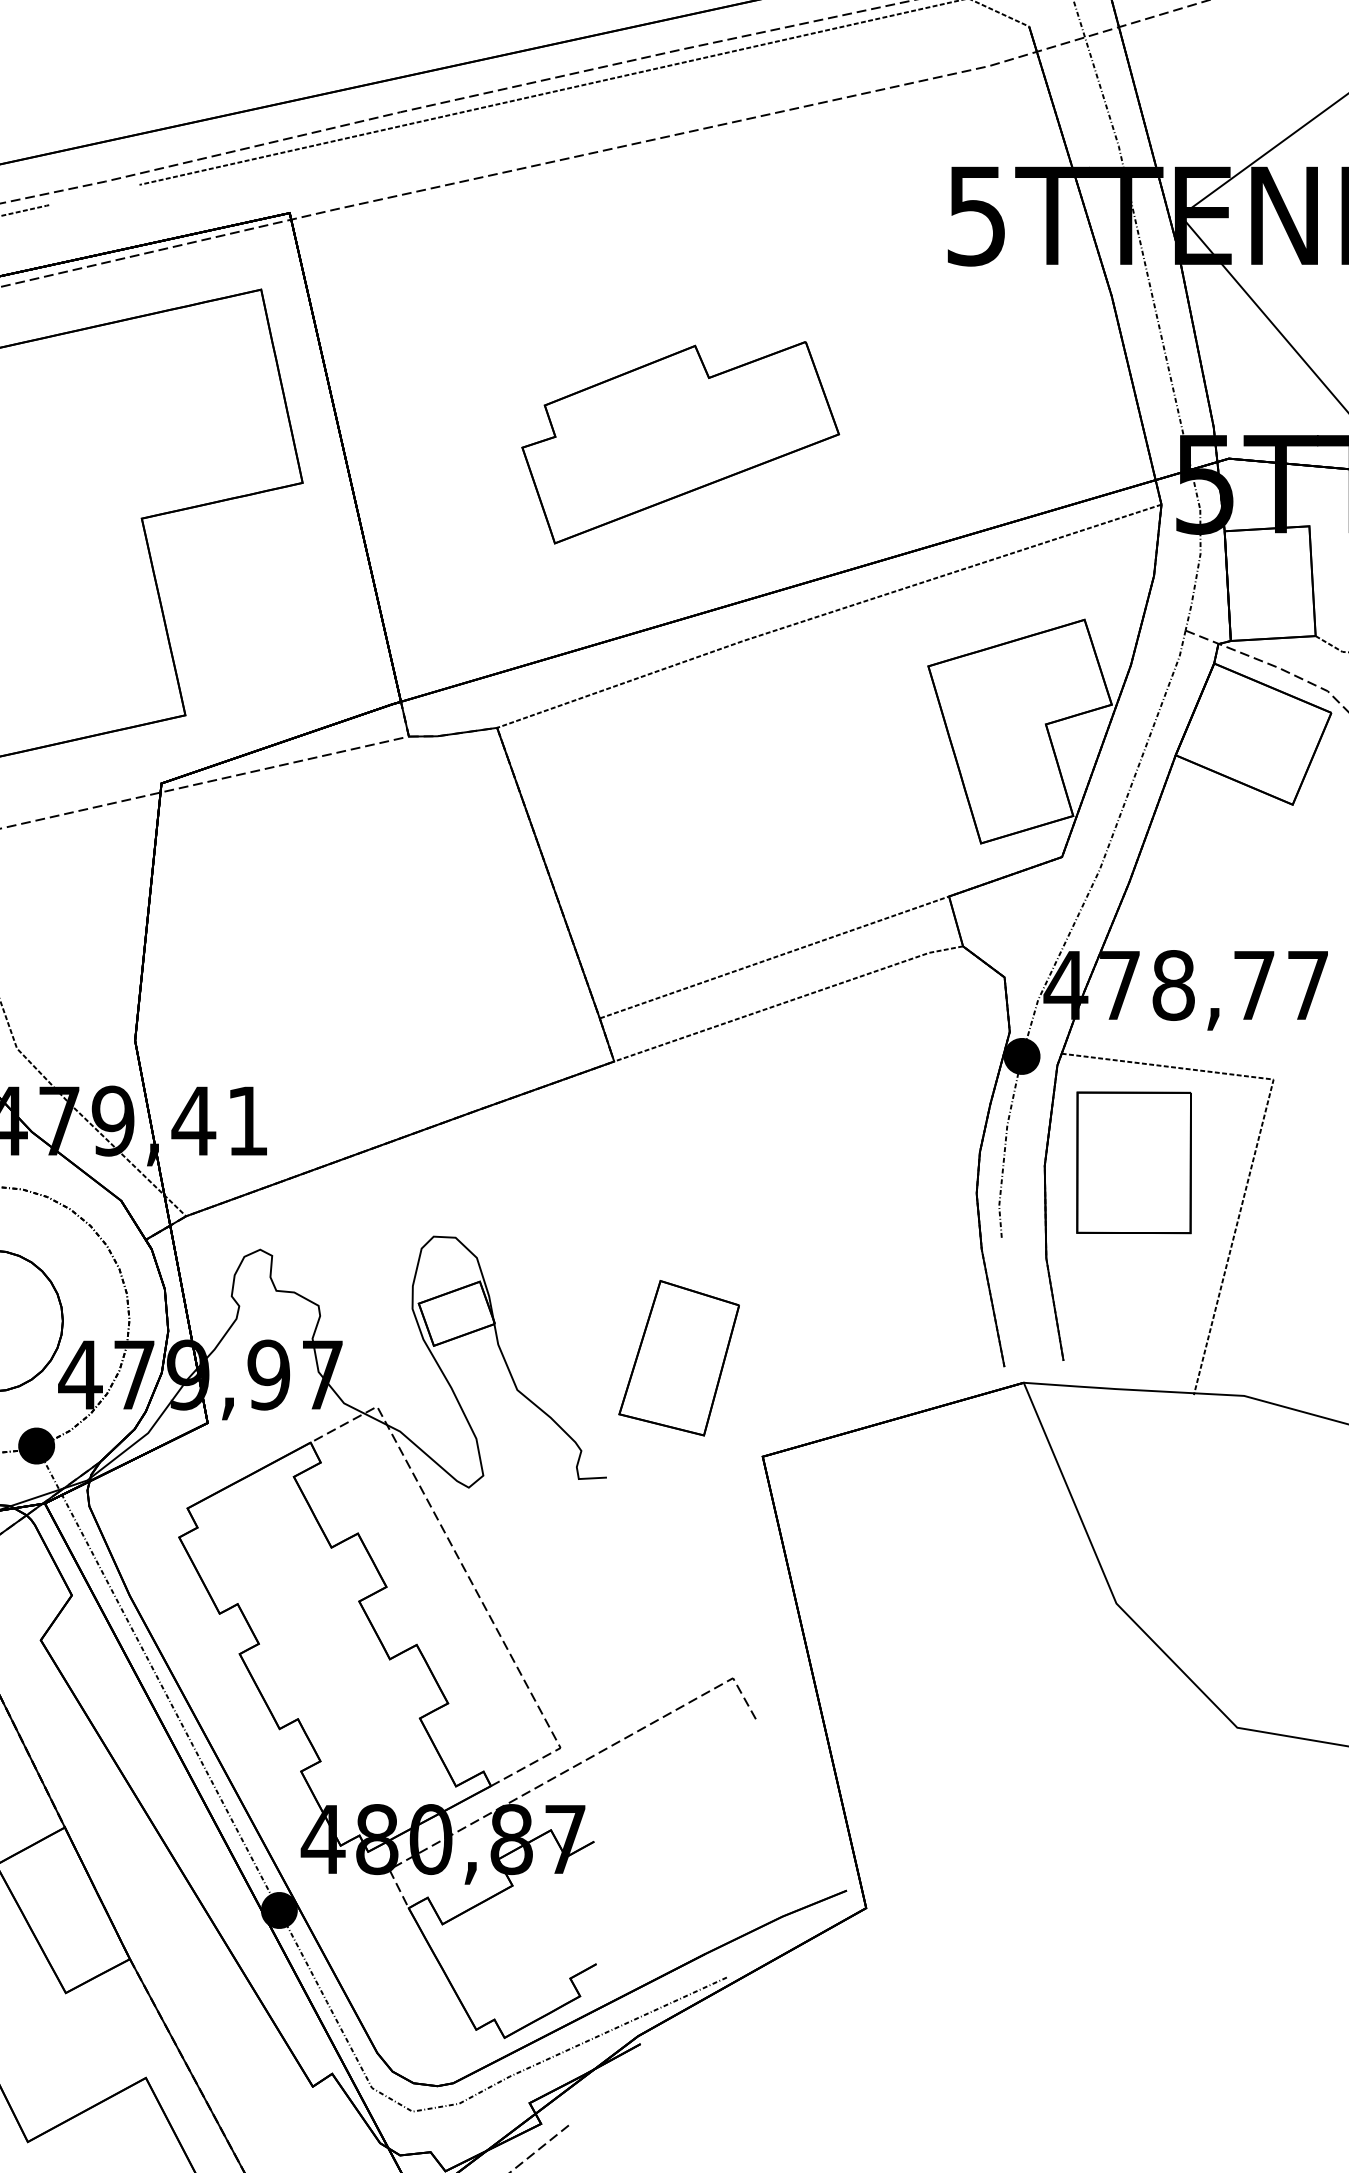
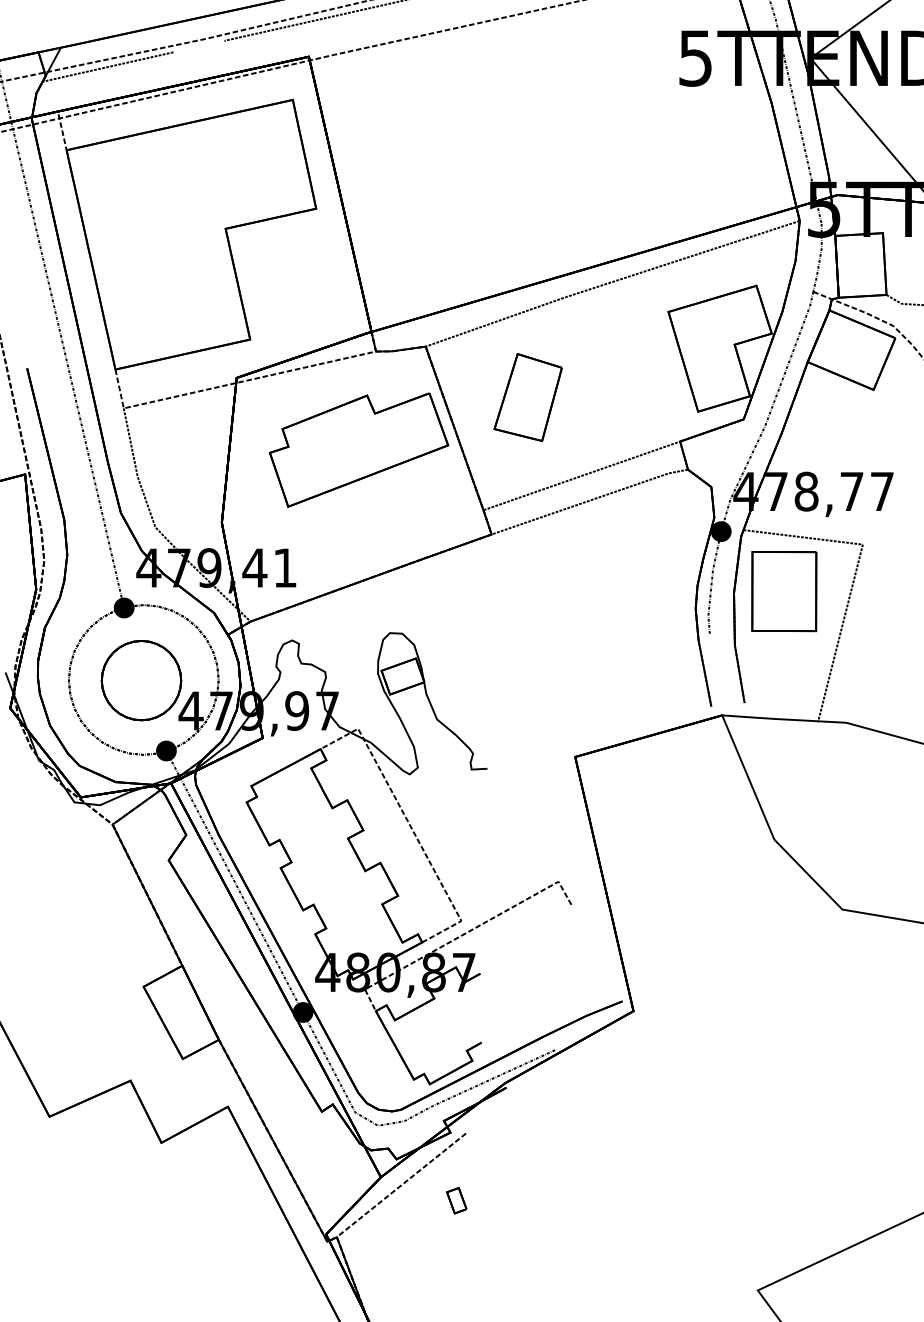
part: (679, 441) -> (358, 449), moved
part: (677, 1358) -> (527, 397), moved

